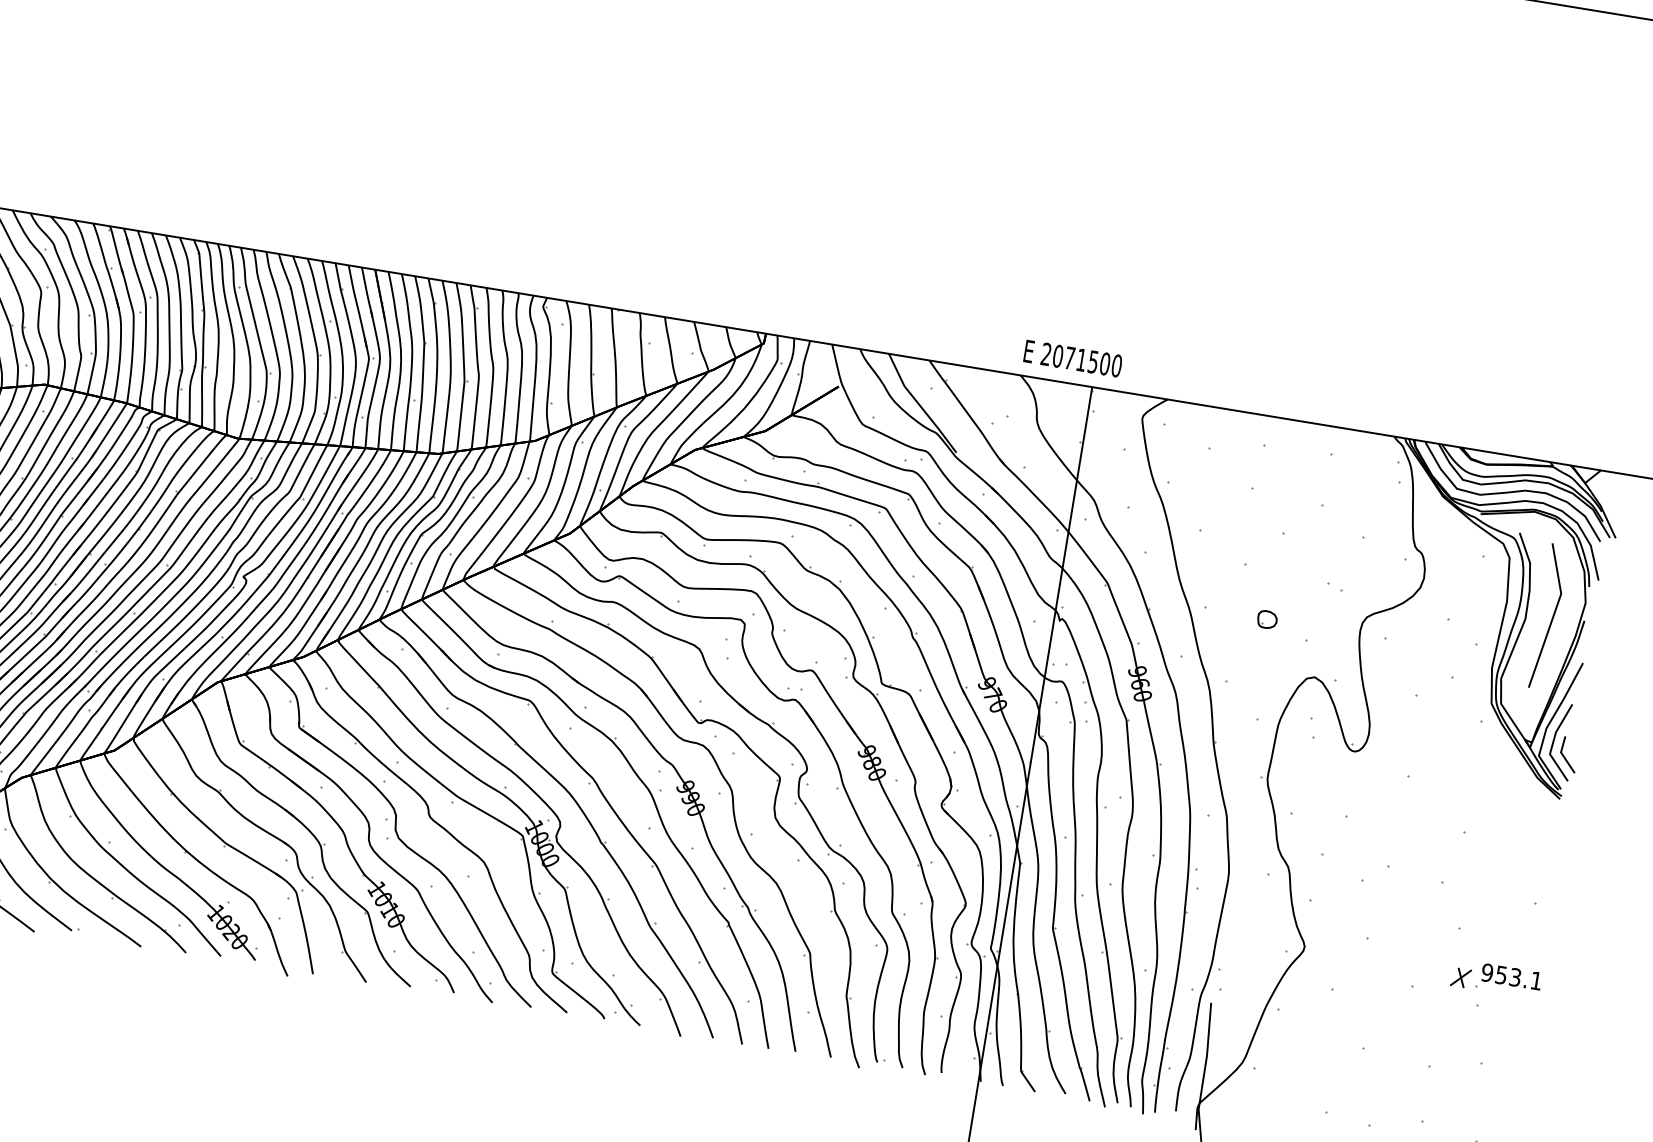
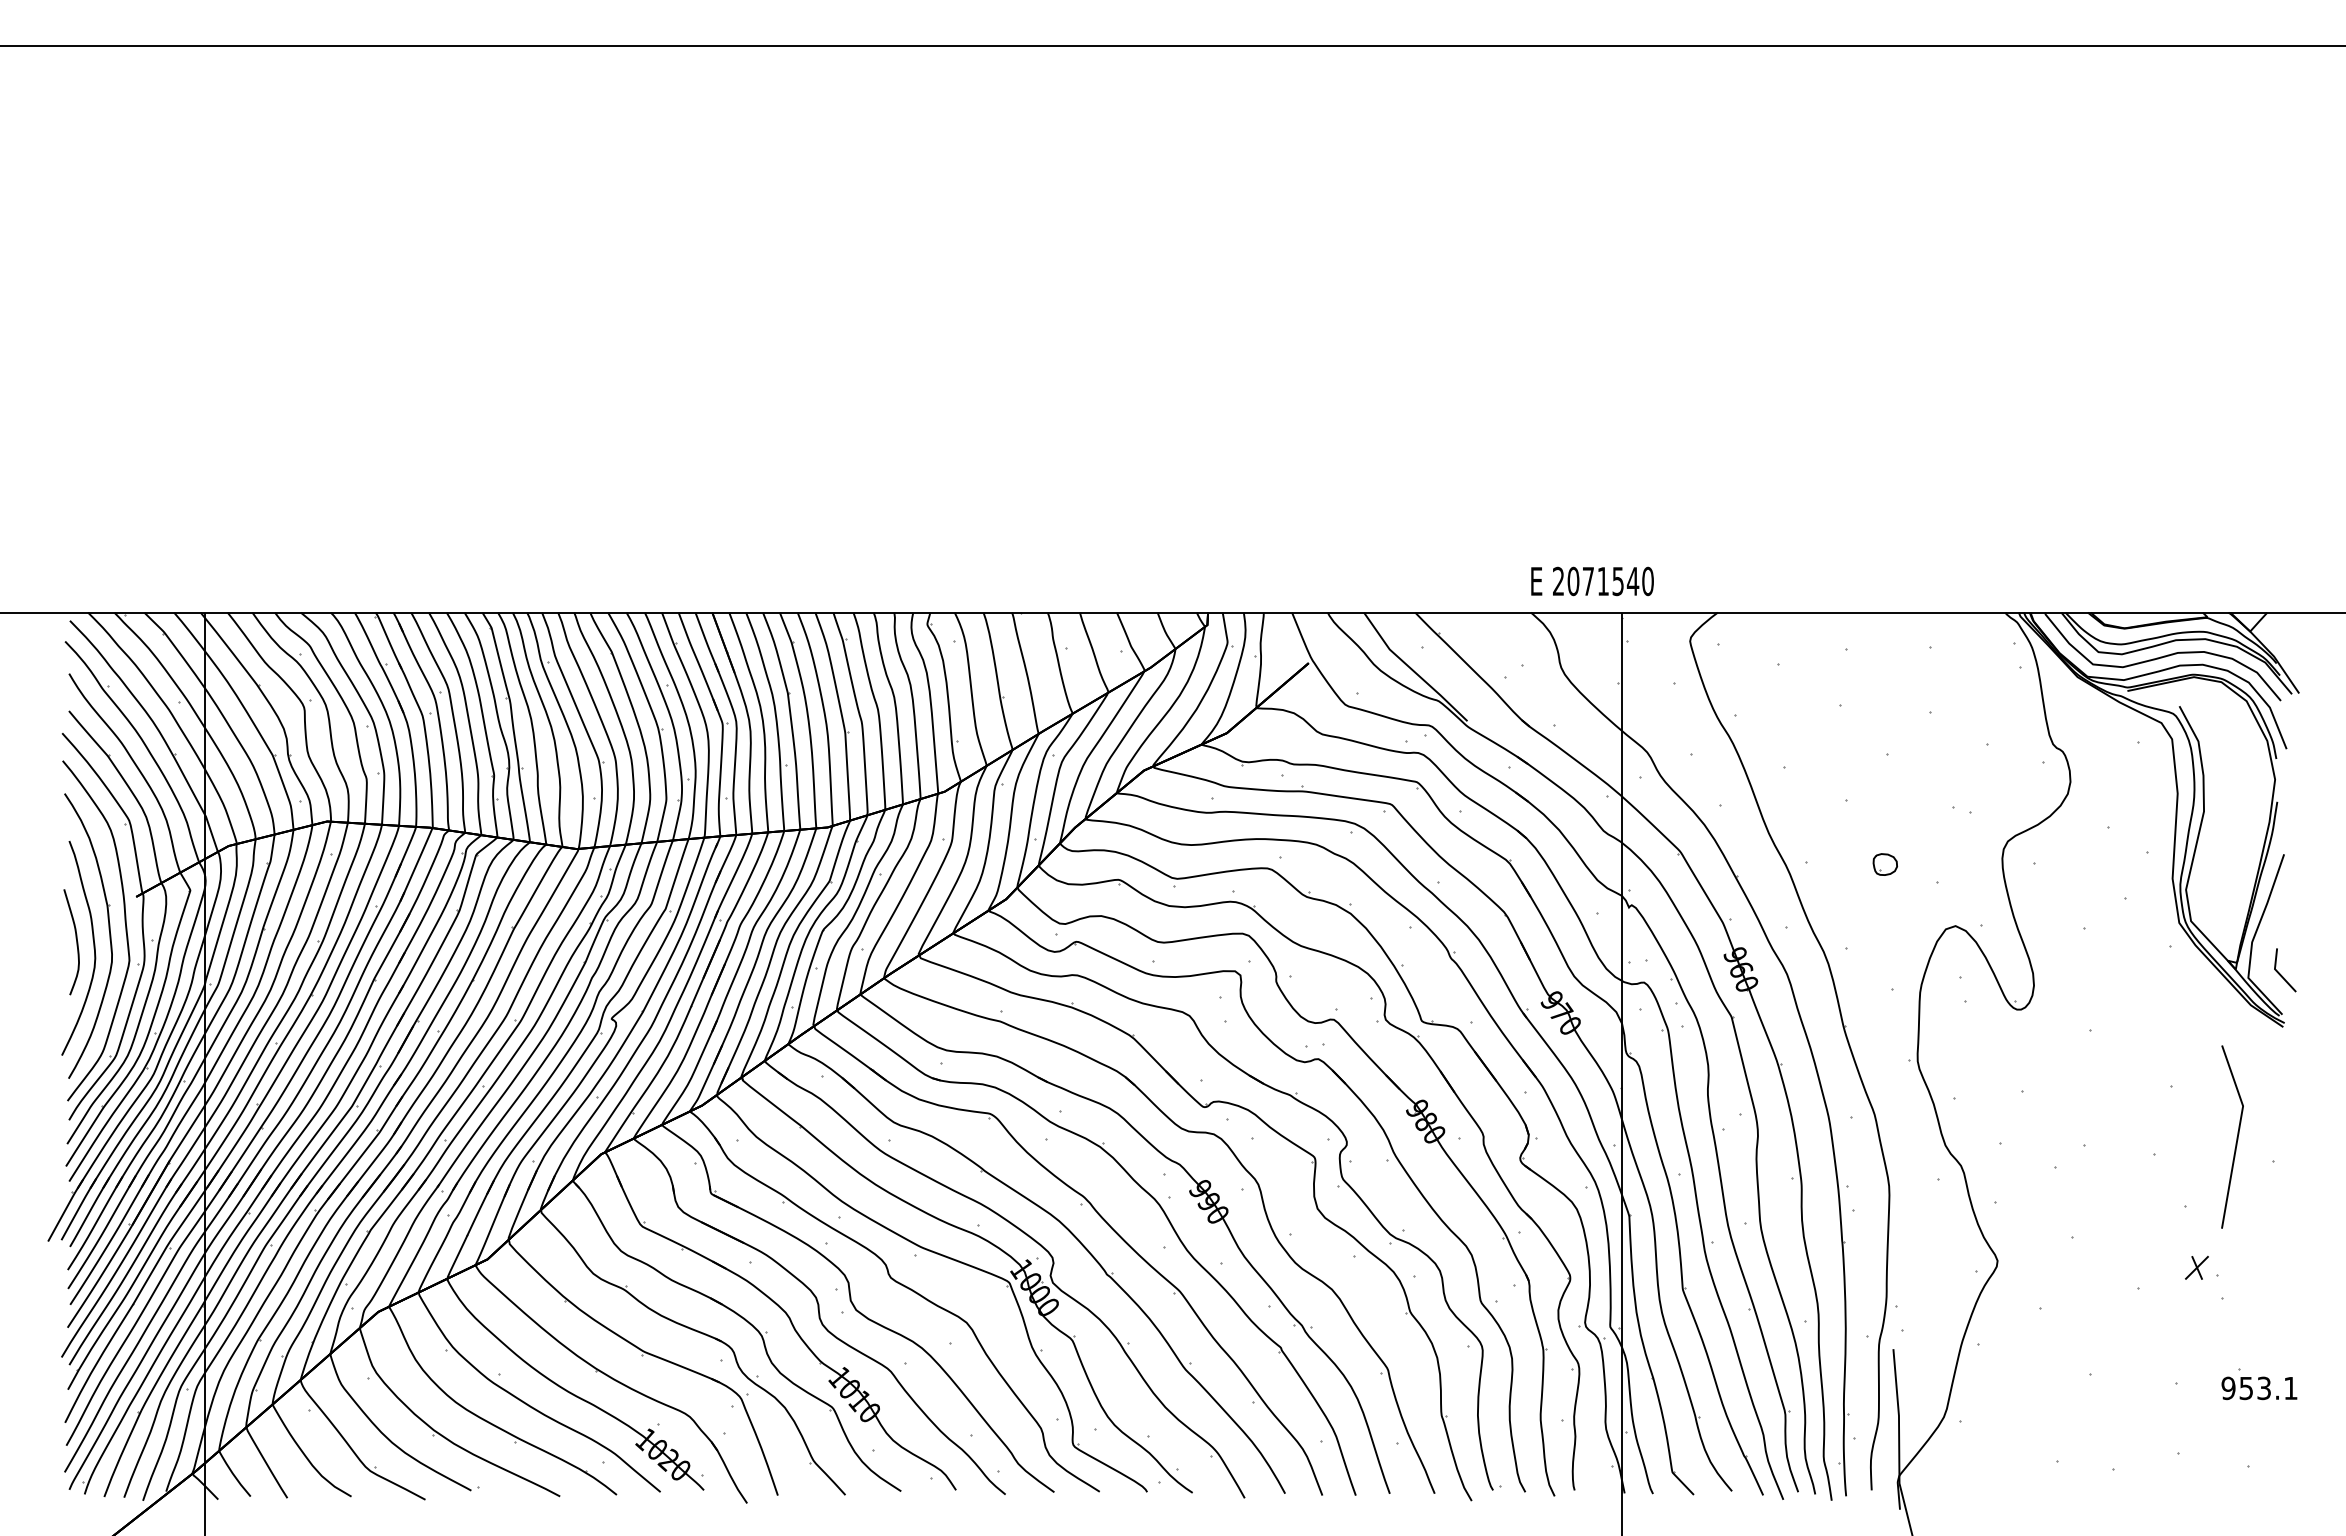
text: (1104, 363) -> (1632, 581), 2071500 -> 2071540
line: (1551, 617) -> (2236, 1137), moved
line: (1554, 740) -> (2264, 955), removed
text: (1511, 976) -> (2259, 1388), moved

